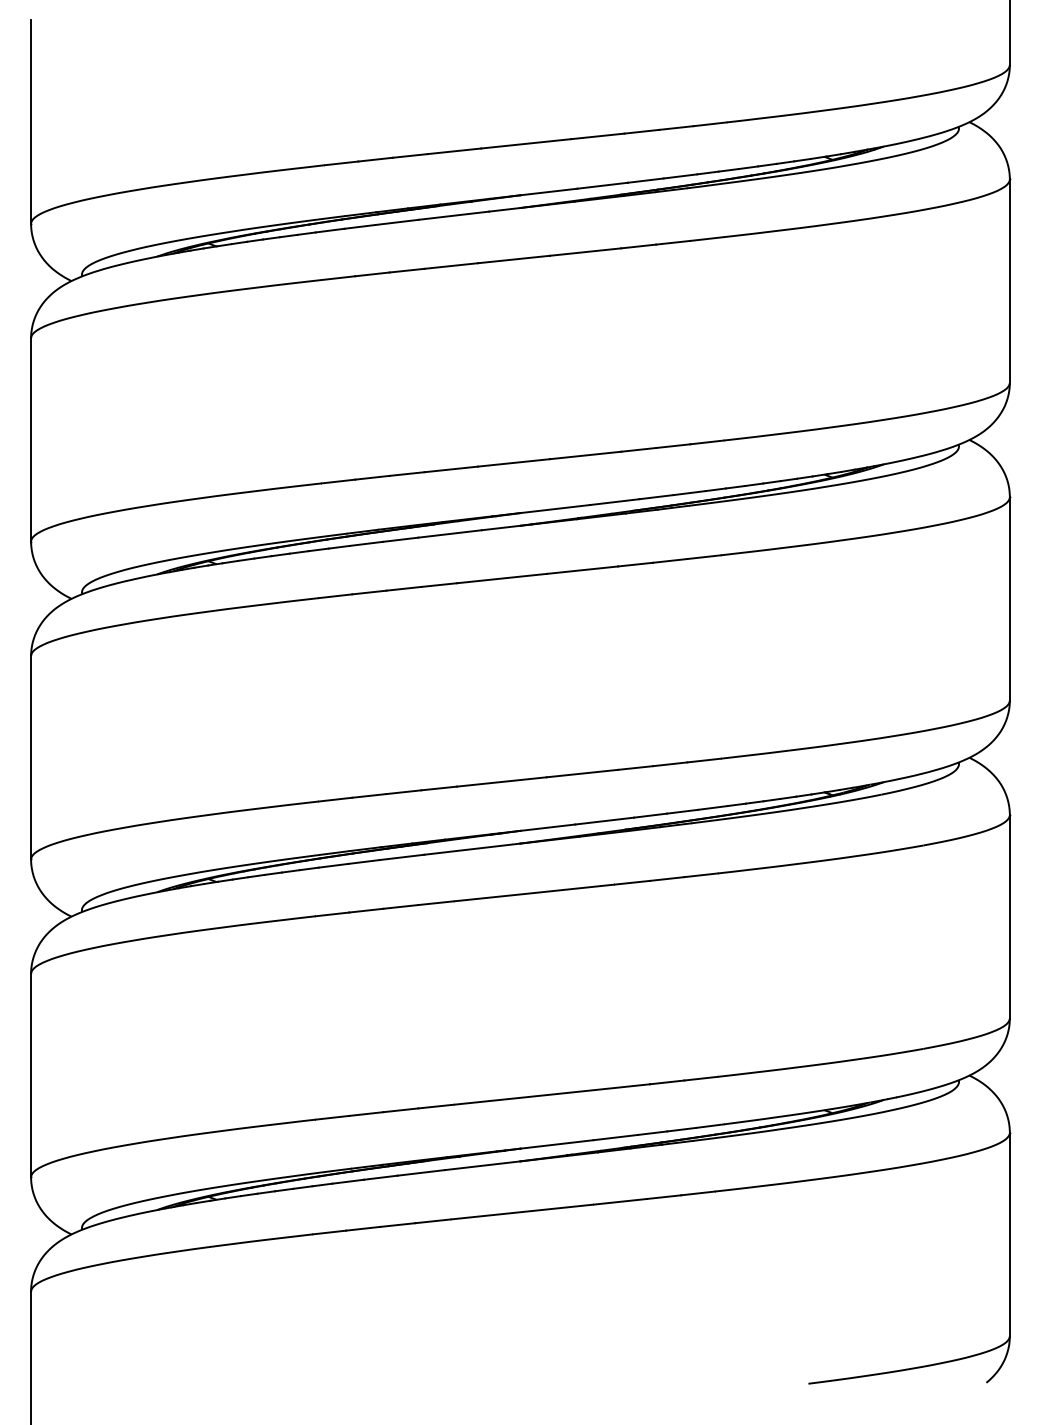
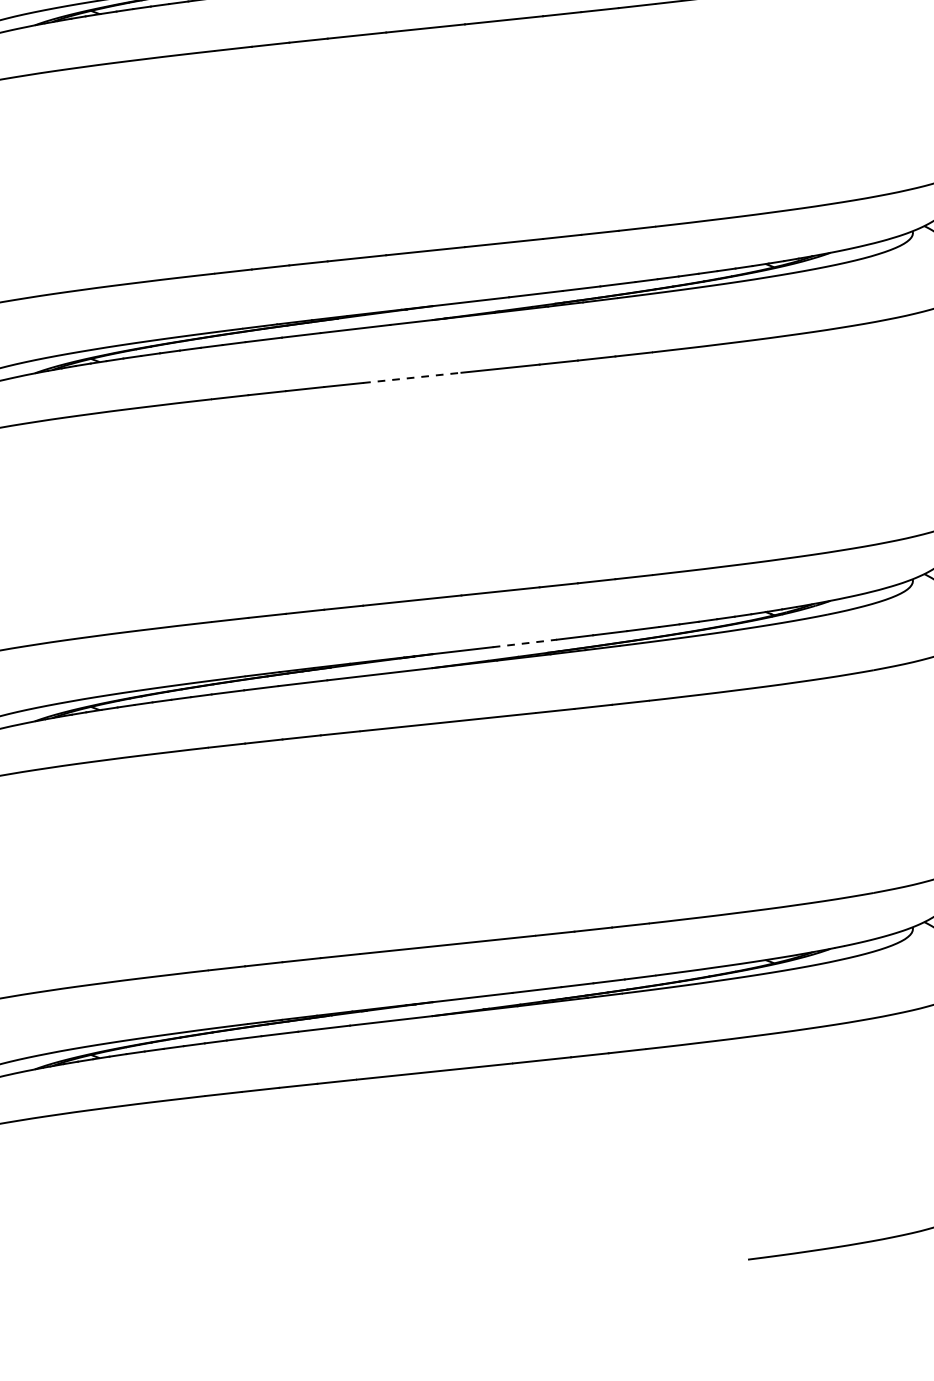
line: (502, 578) -> (413, 377), solid -> dashed
line: (604, 821) -> (524, 643), solid -> dashed

